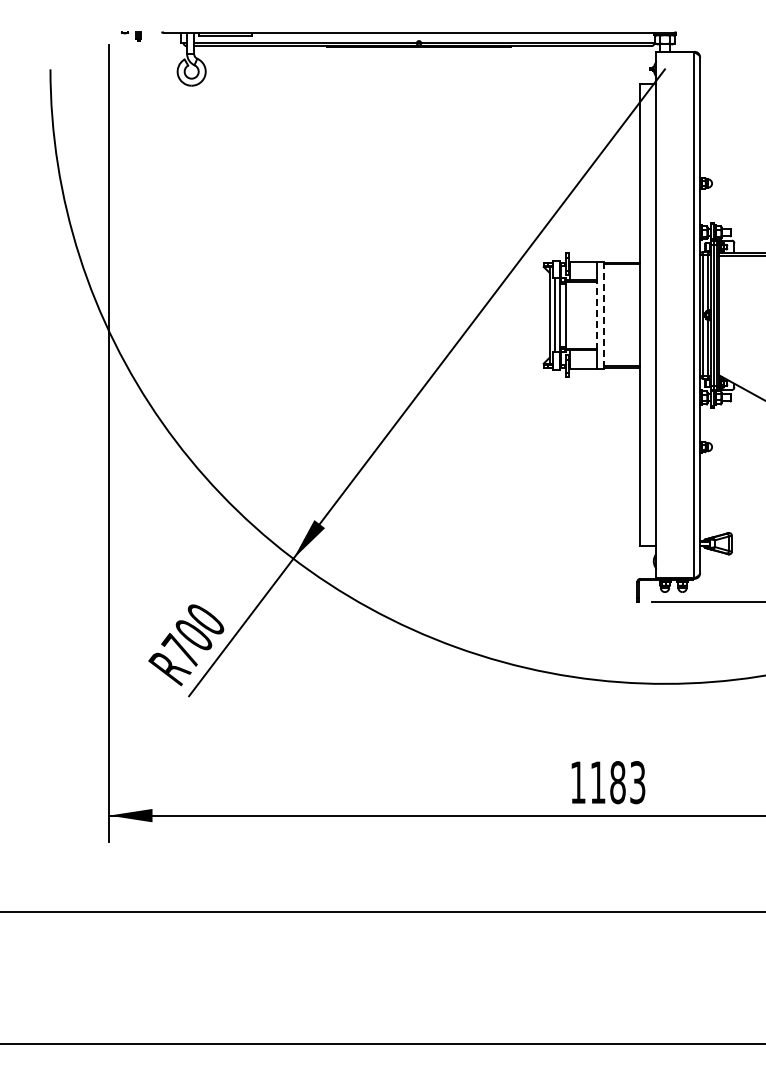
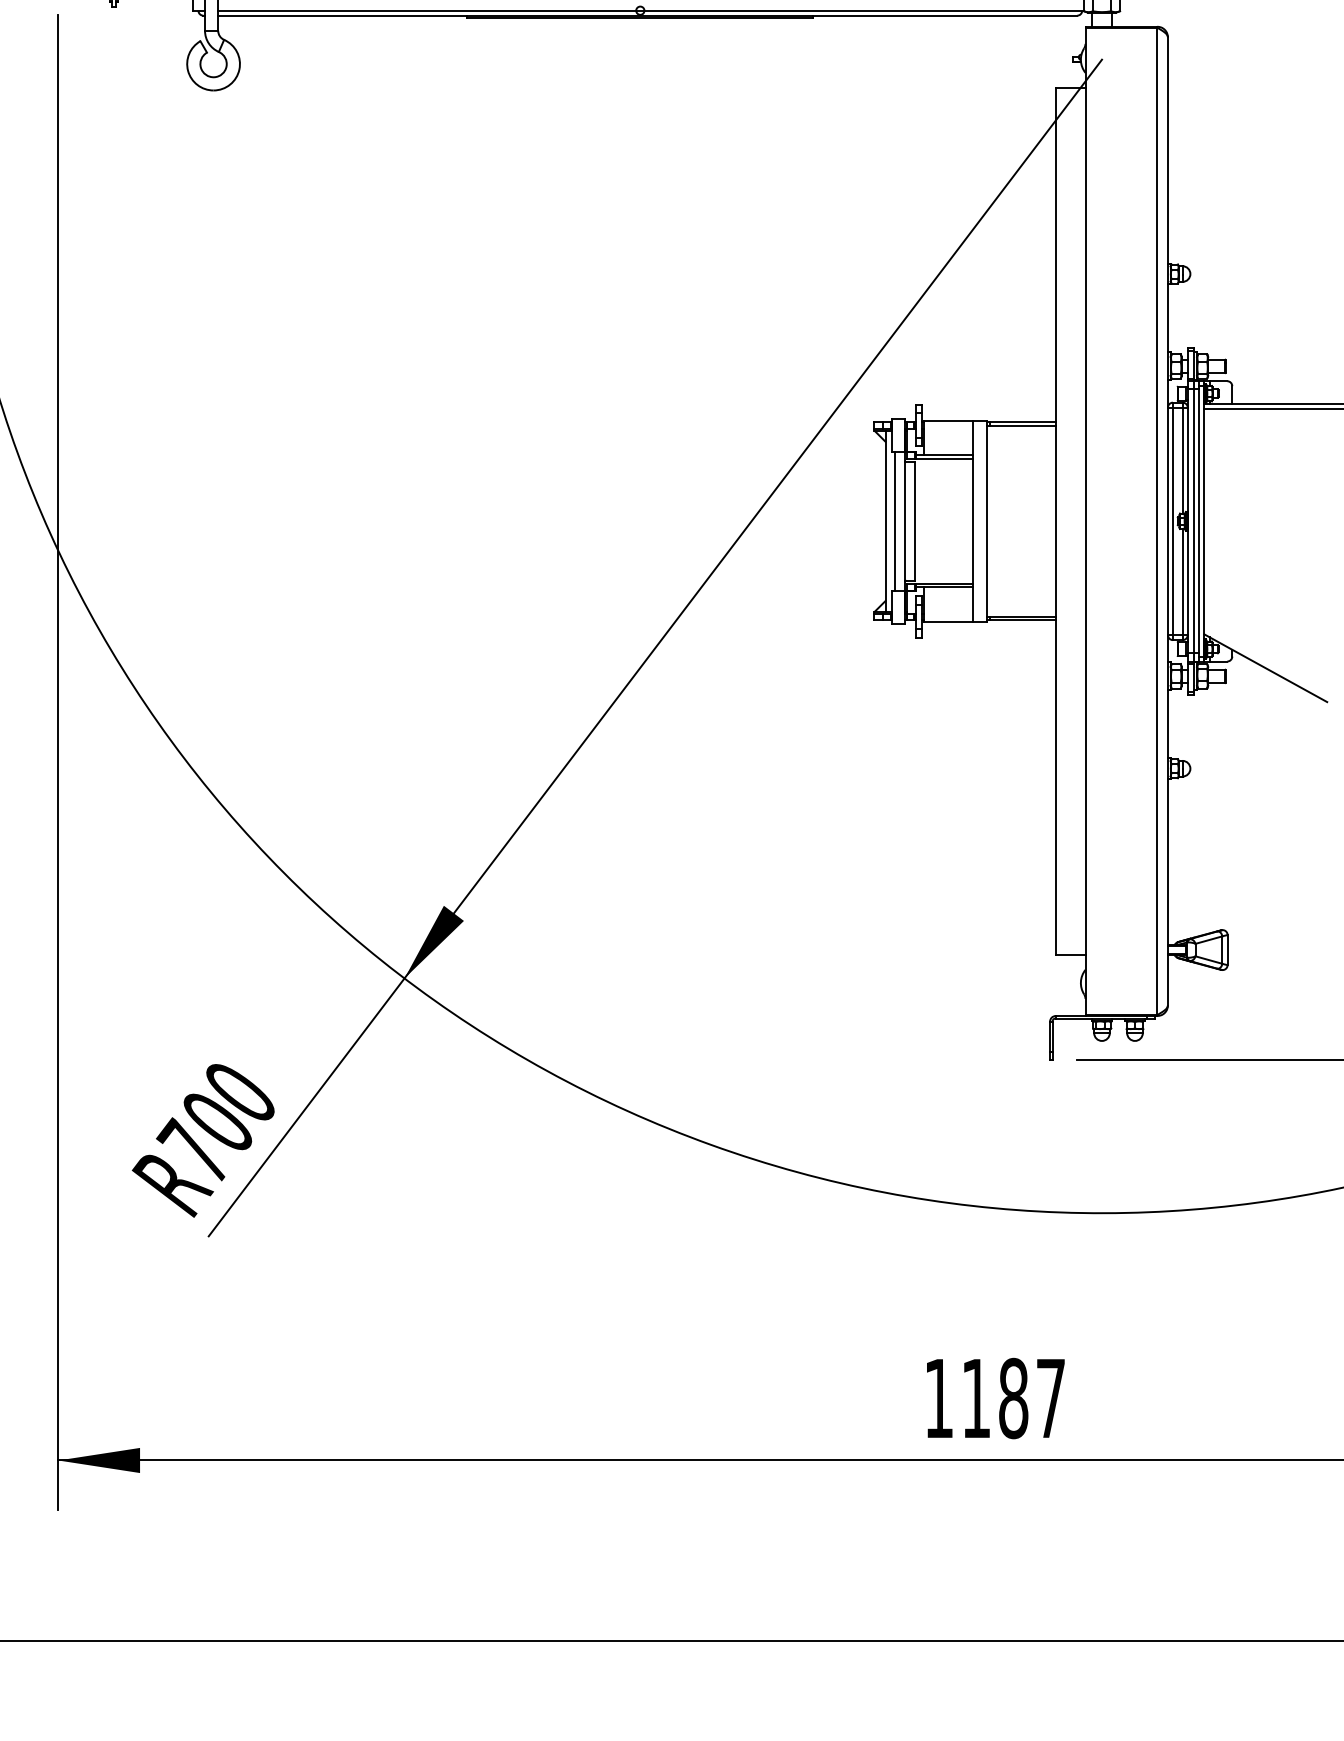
line: (596, 314) -> (973, 519), dashed -> solid
line: (603, 315) -> (986, 521), dashed -> solid
text: (637, 782) -> (1050, 1398), 1183 -> 1187

